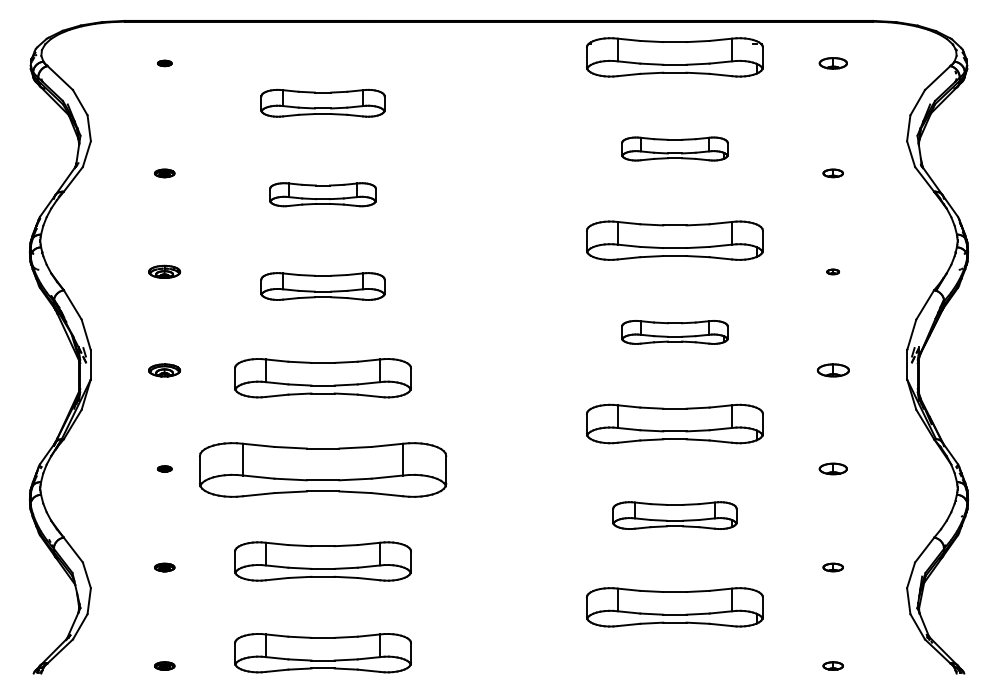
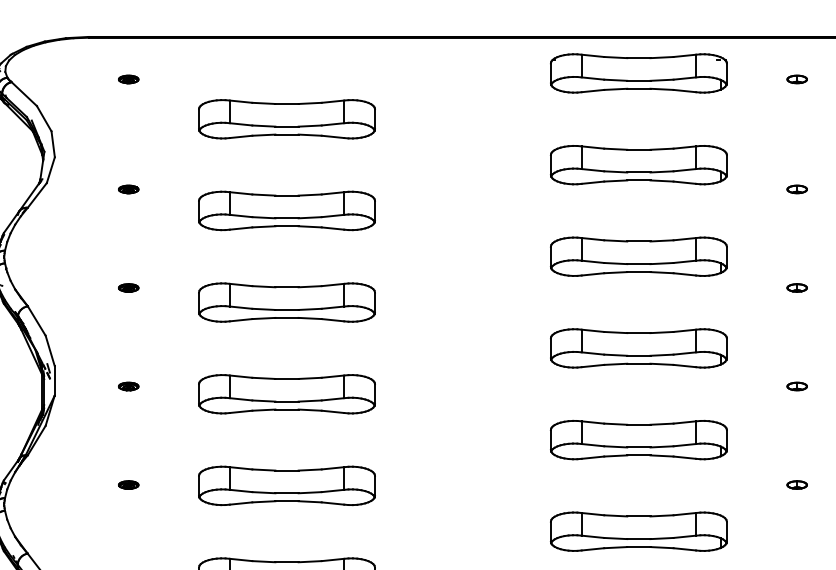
part: (164, 63) -> (128, 79), size x1.43
part: (832, 63) -> (796, 79), size x0.71
part: (322, 103) -> (286, 119), size x1.43
part: (674, 148) -> (638, 164), size x1.67
part: (322, 194) -> (286, 210), size x1.67
part: (164, 271) -> (128, 287), size x0.62
part: (832, 271) -> (796, 287), size x1.67
part: (322, 286) -> (286, 302), size x1.43
part: (674, 332) -> (638, 348), size x1.67
part: (164, 370) -> (128, 386), size x0.62
part: (832, 370) -> (796, 386), size x0.62
part: (164, 468) -> (128, 484), size x1.43
part: (832, 468) -> (796, 484), size x0.71
part: (322, 469) -> (286, 485), size x0.71
part: (674, 515) -> (638, 531), size x1.43

